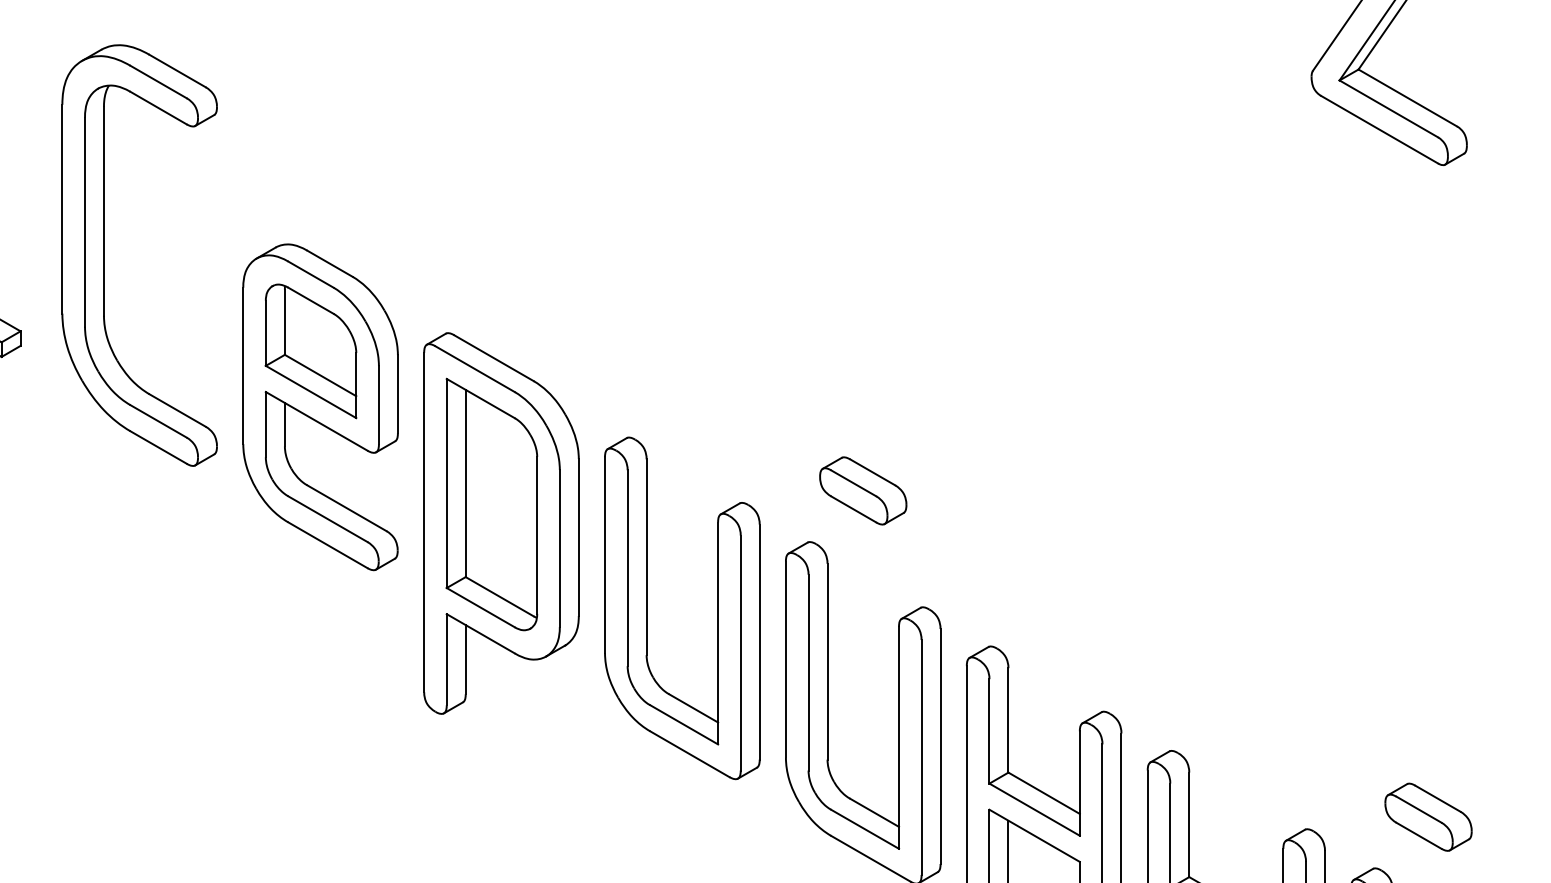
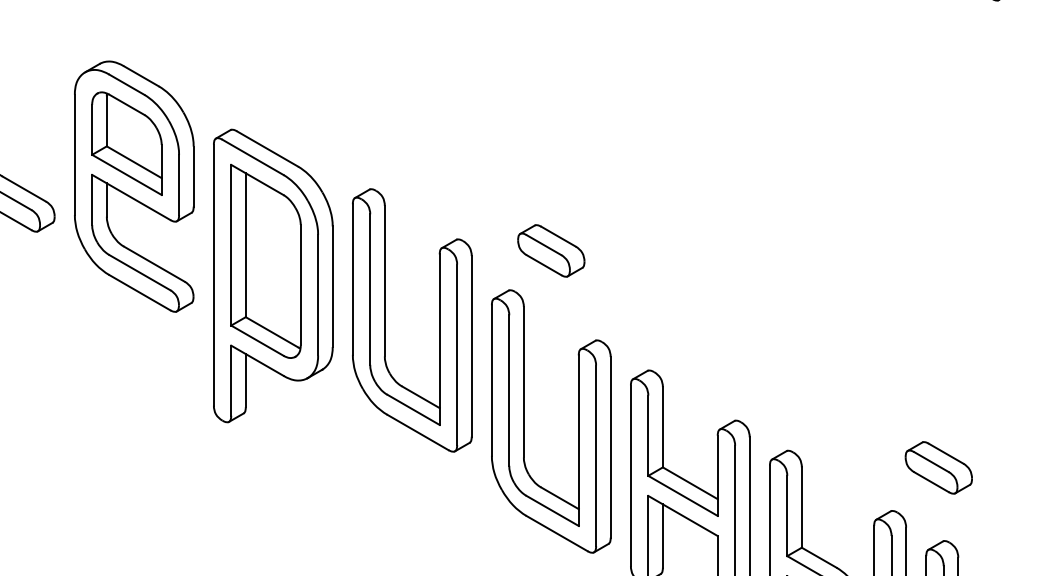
part: (647, 608) -> (385, 320), moved
part: (1428, 816) -> (938, 467), moved

